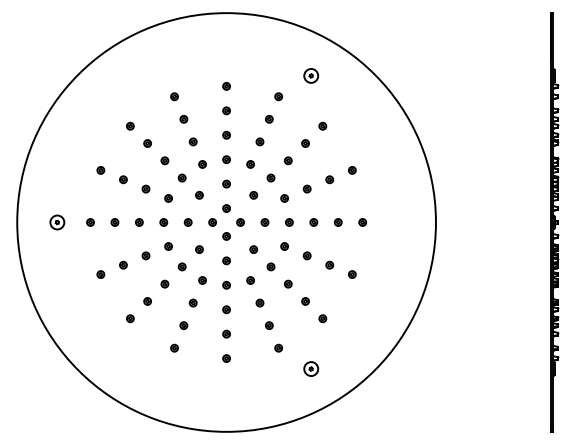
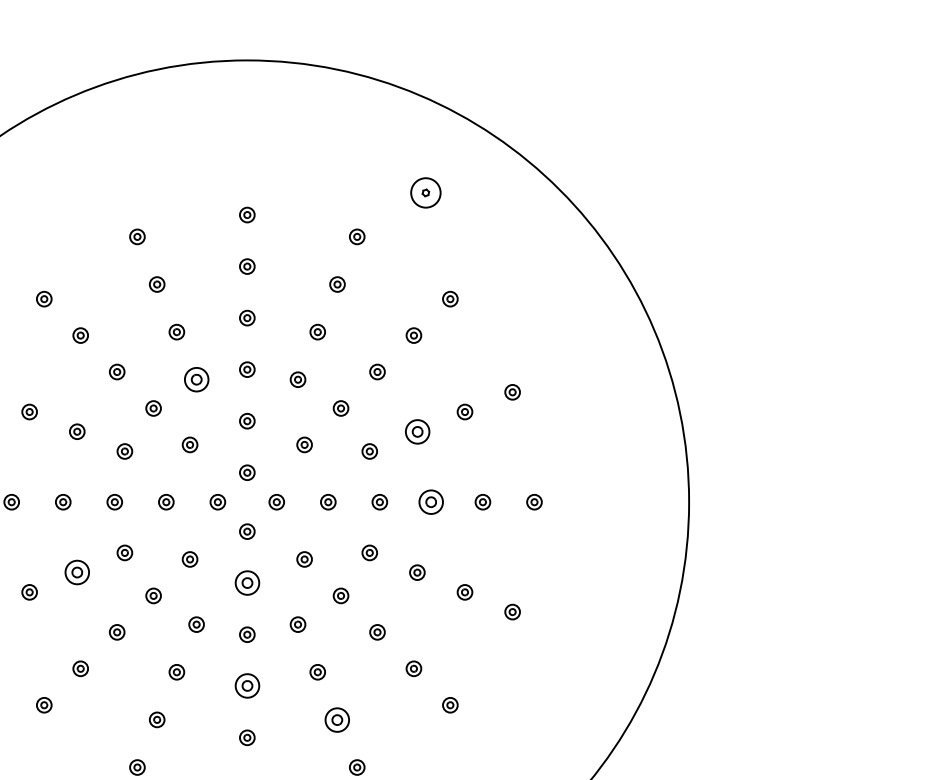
part: (202, 164) -> (196, 379), size x1.6
part: (306, 188) -> (415, 430), size x1.6
part: (313, 222) -> (430, 502), size x1.6
part: (145, 255) -> (76, 571), size x1.6
part: (226, 260) -> (247, 582), size x1.6
part: (226, 309) -> (247, 685), size x1.6
part: (269, 325) -> (337, 719), size x1.6

